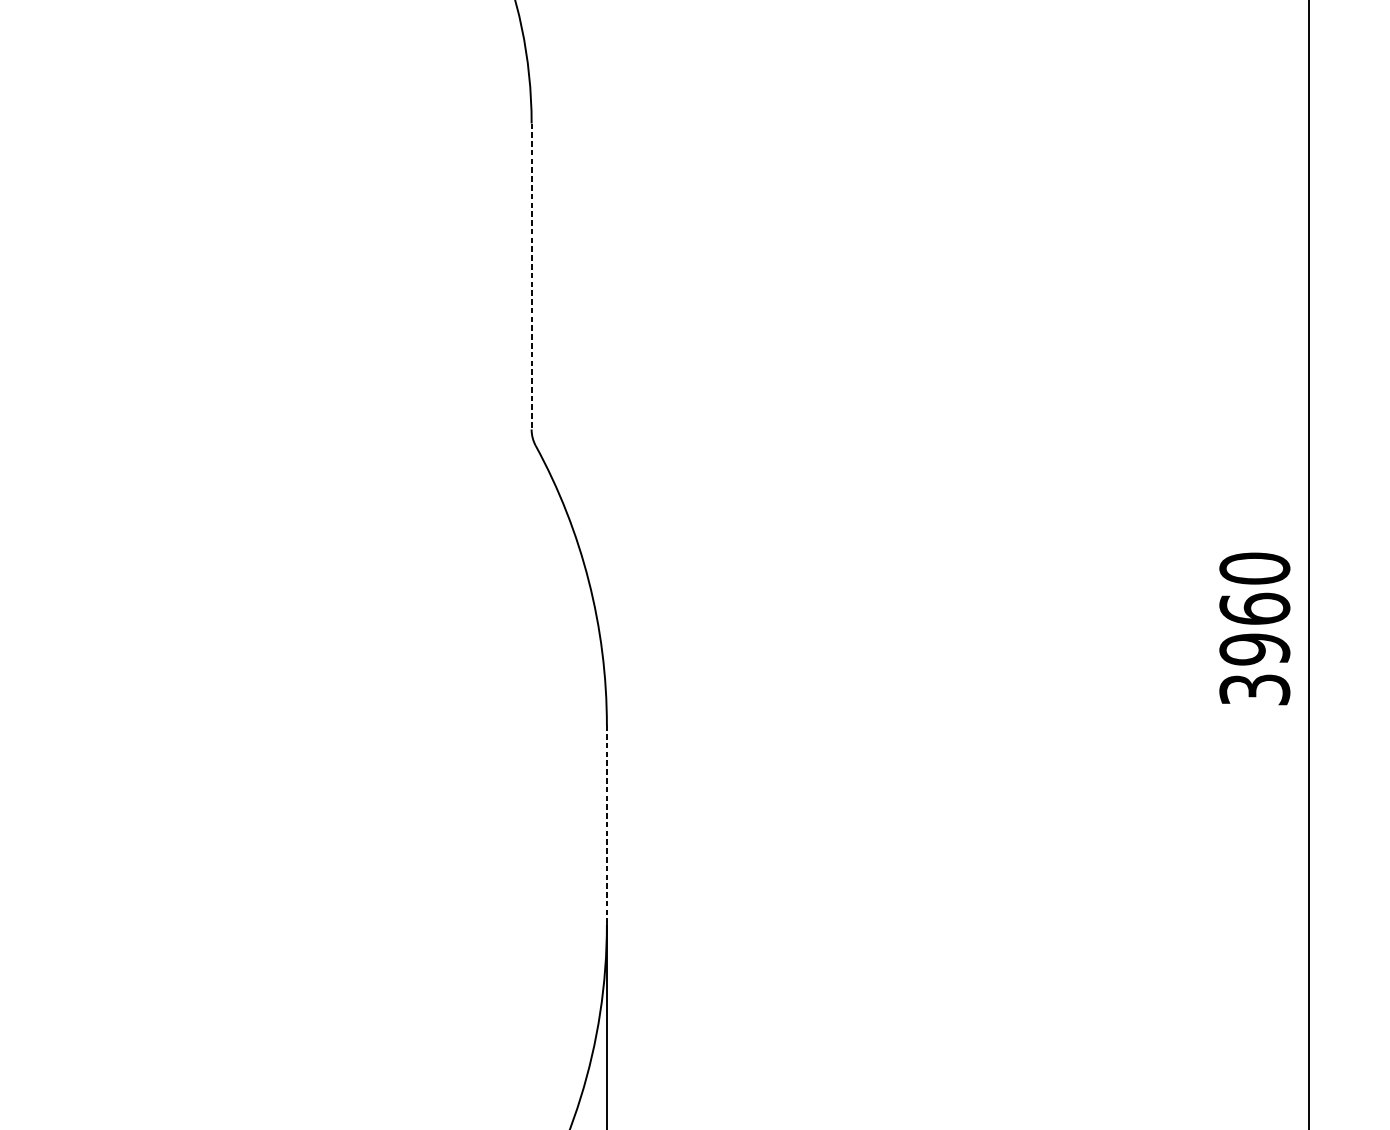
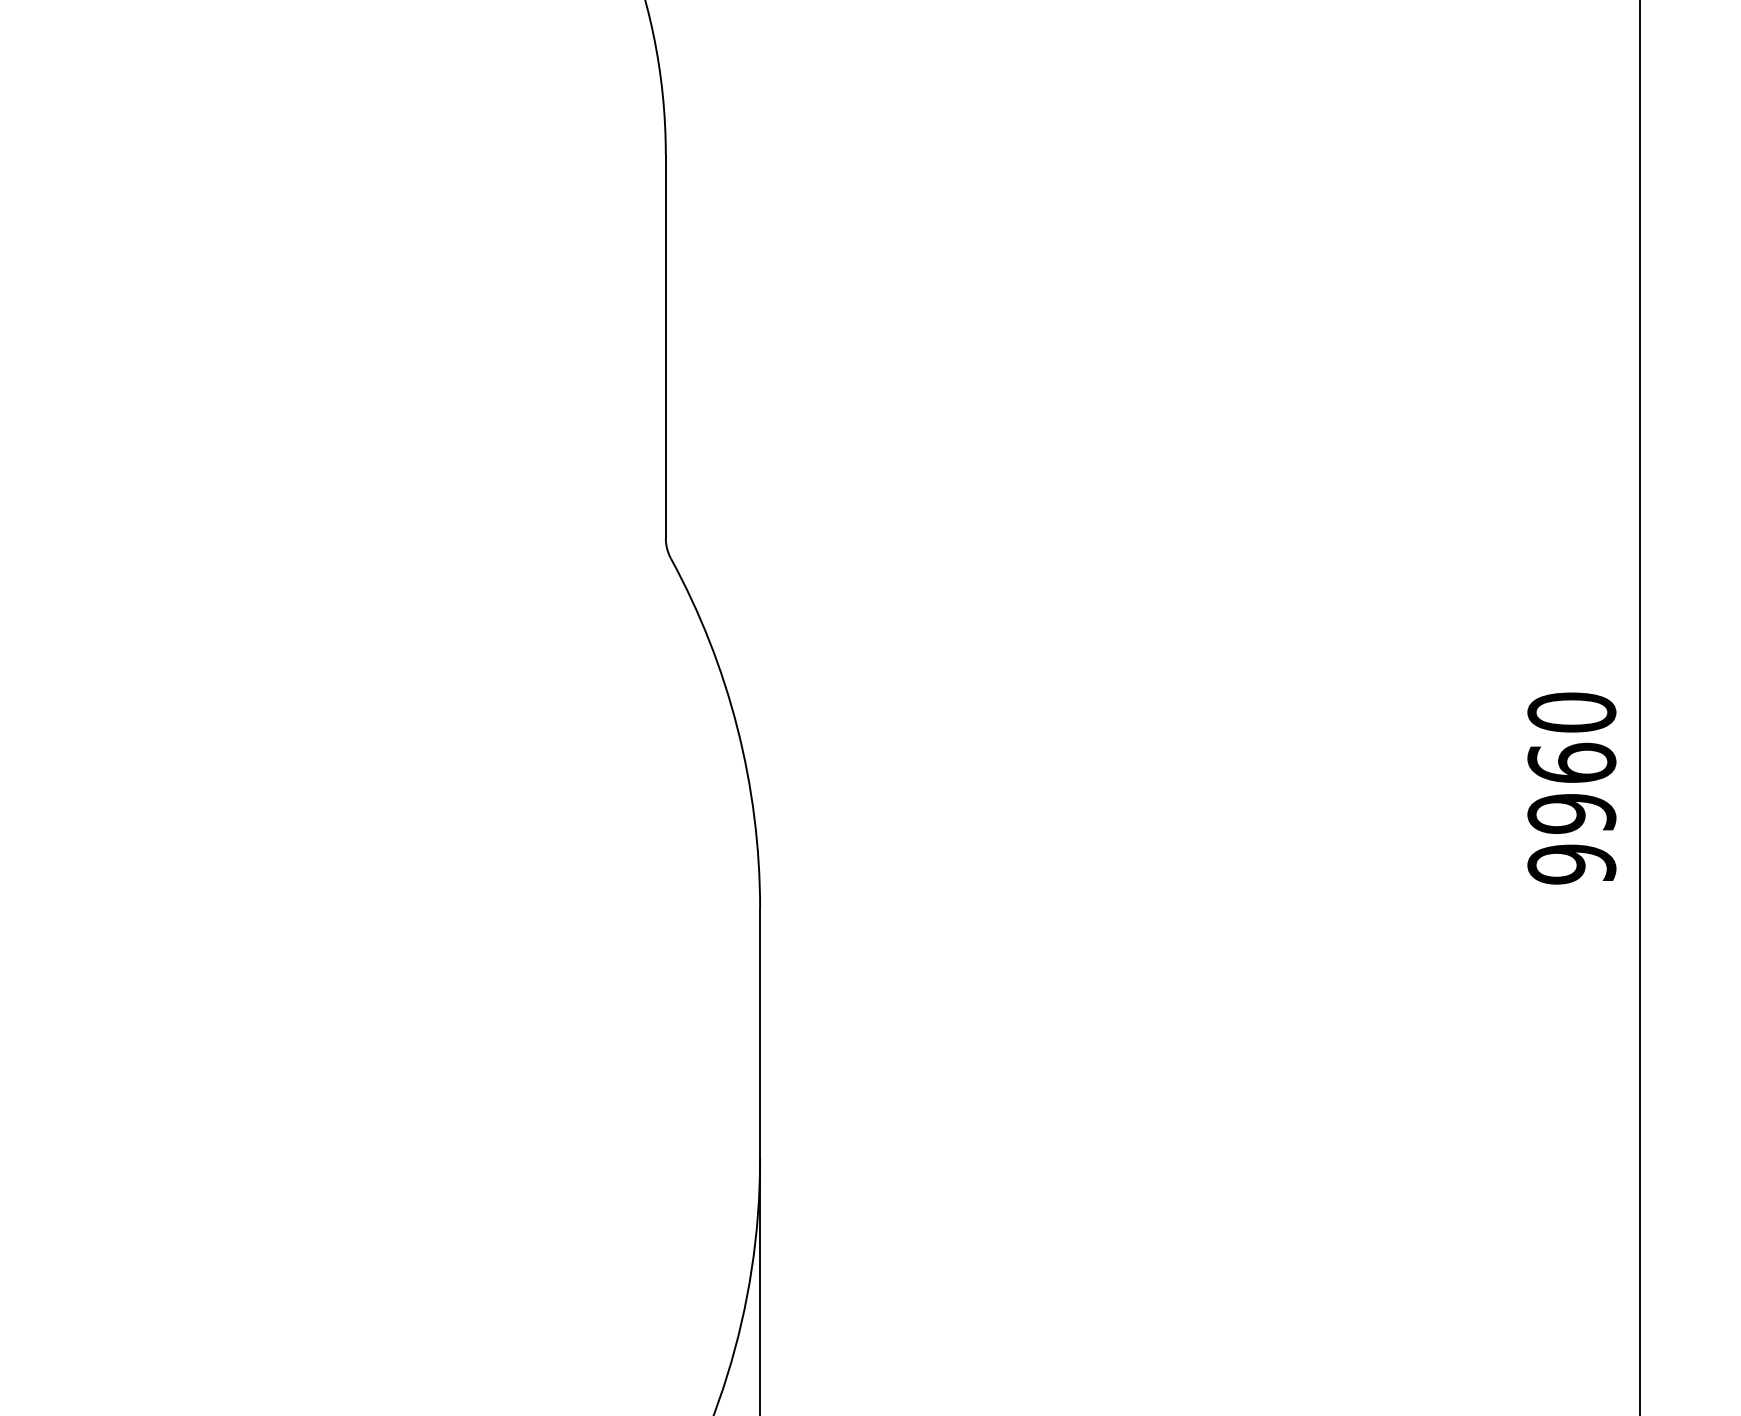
line: (531, 276) -> (665, 346), dashed -> solid
text: (1254, 689) -> (1571, 864), 3960 -> 9960
line: (607, 824) -> (760, 1033), dashed -> solid

